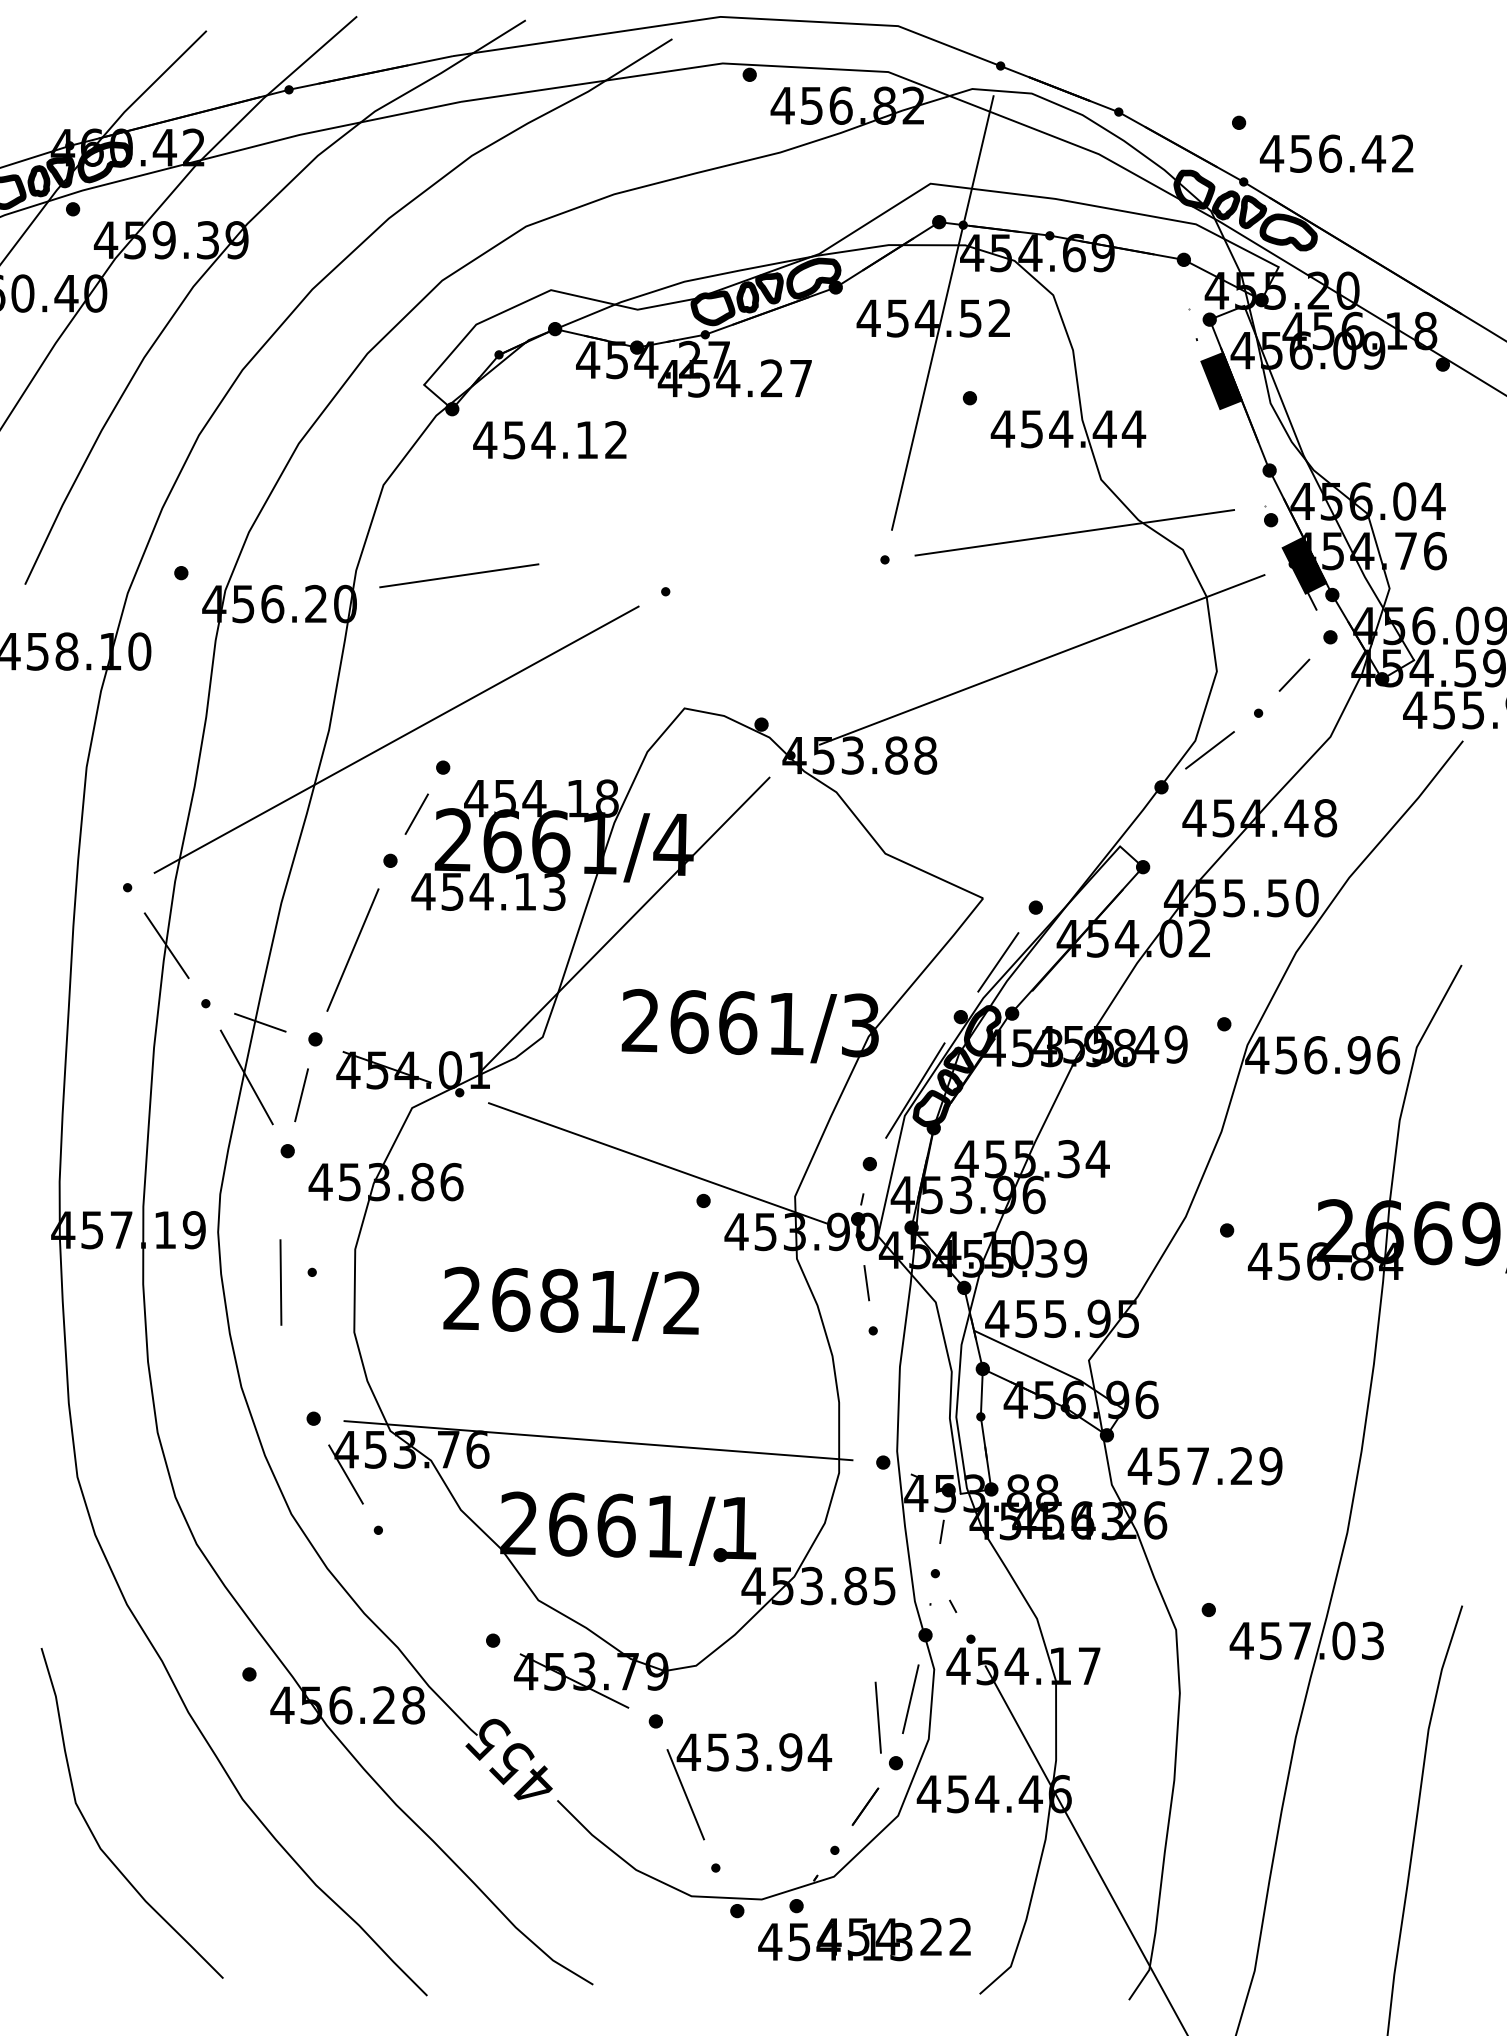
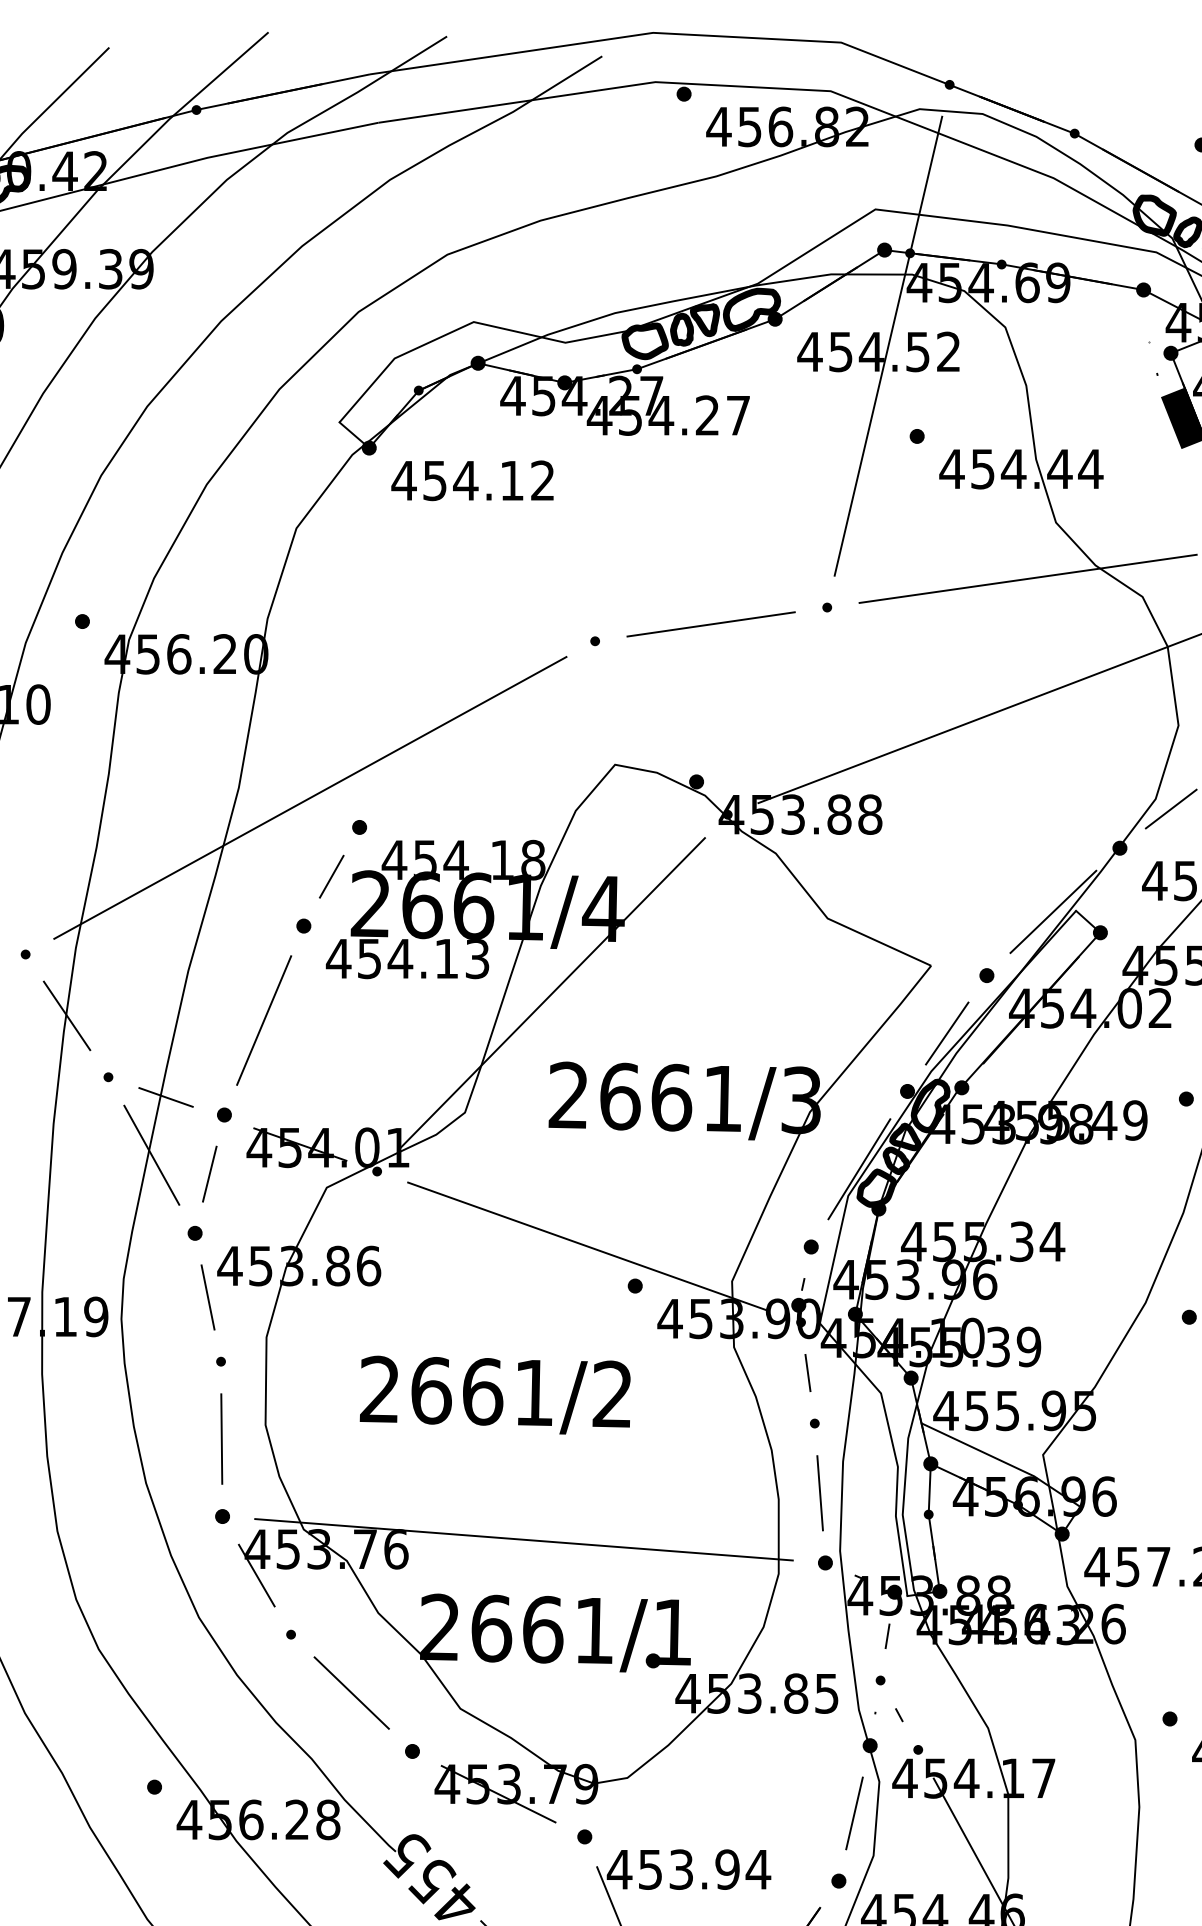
line: (459, 575) -> (711, 624), moved
line: (1098, 847) -> (1053, 911), added
line: (299, 1211) -> (207, 1297), added
line: (280, 1282) -> (221, 1439), moved
text: (559, 1300) -> (482, 1391), 2681/2 -> 2661/2
line: (435, 1585) -> (351, 1693), added
line: (877, 1717) -> (819, 1493), moved

